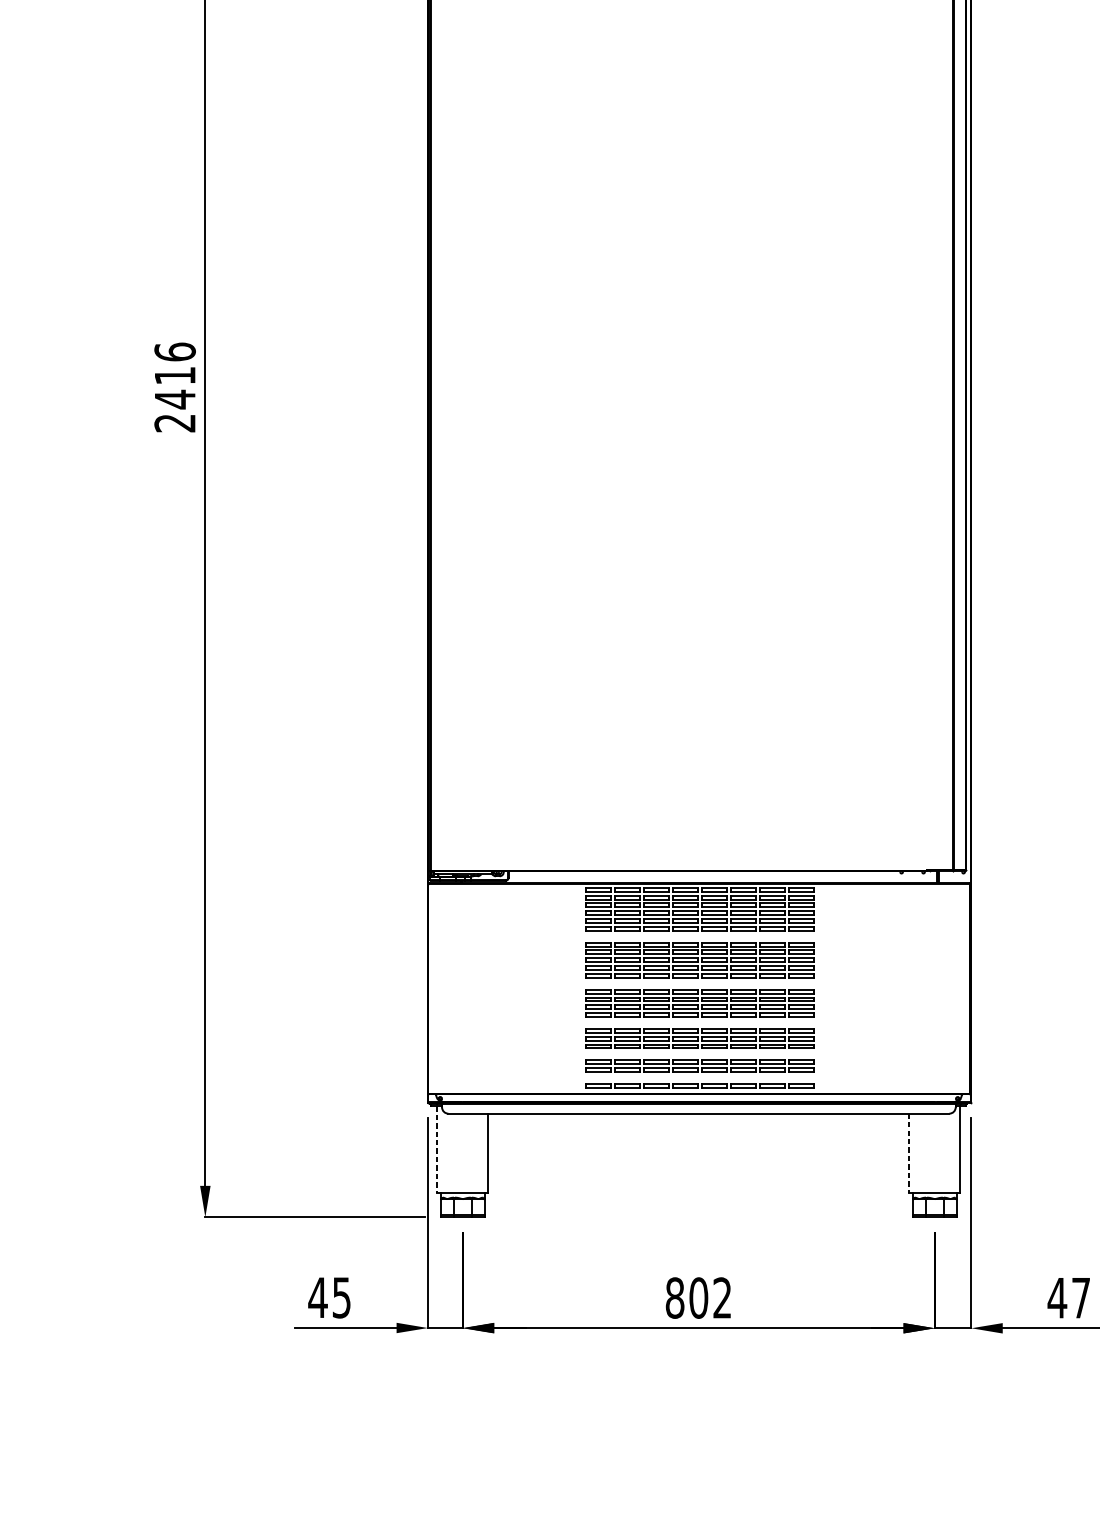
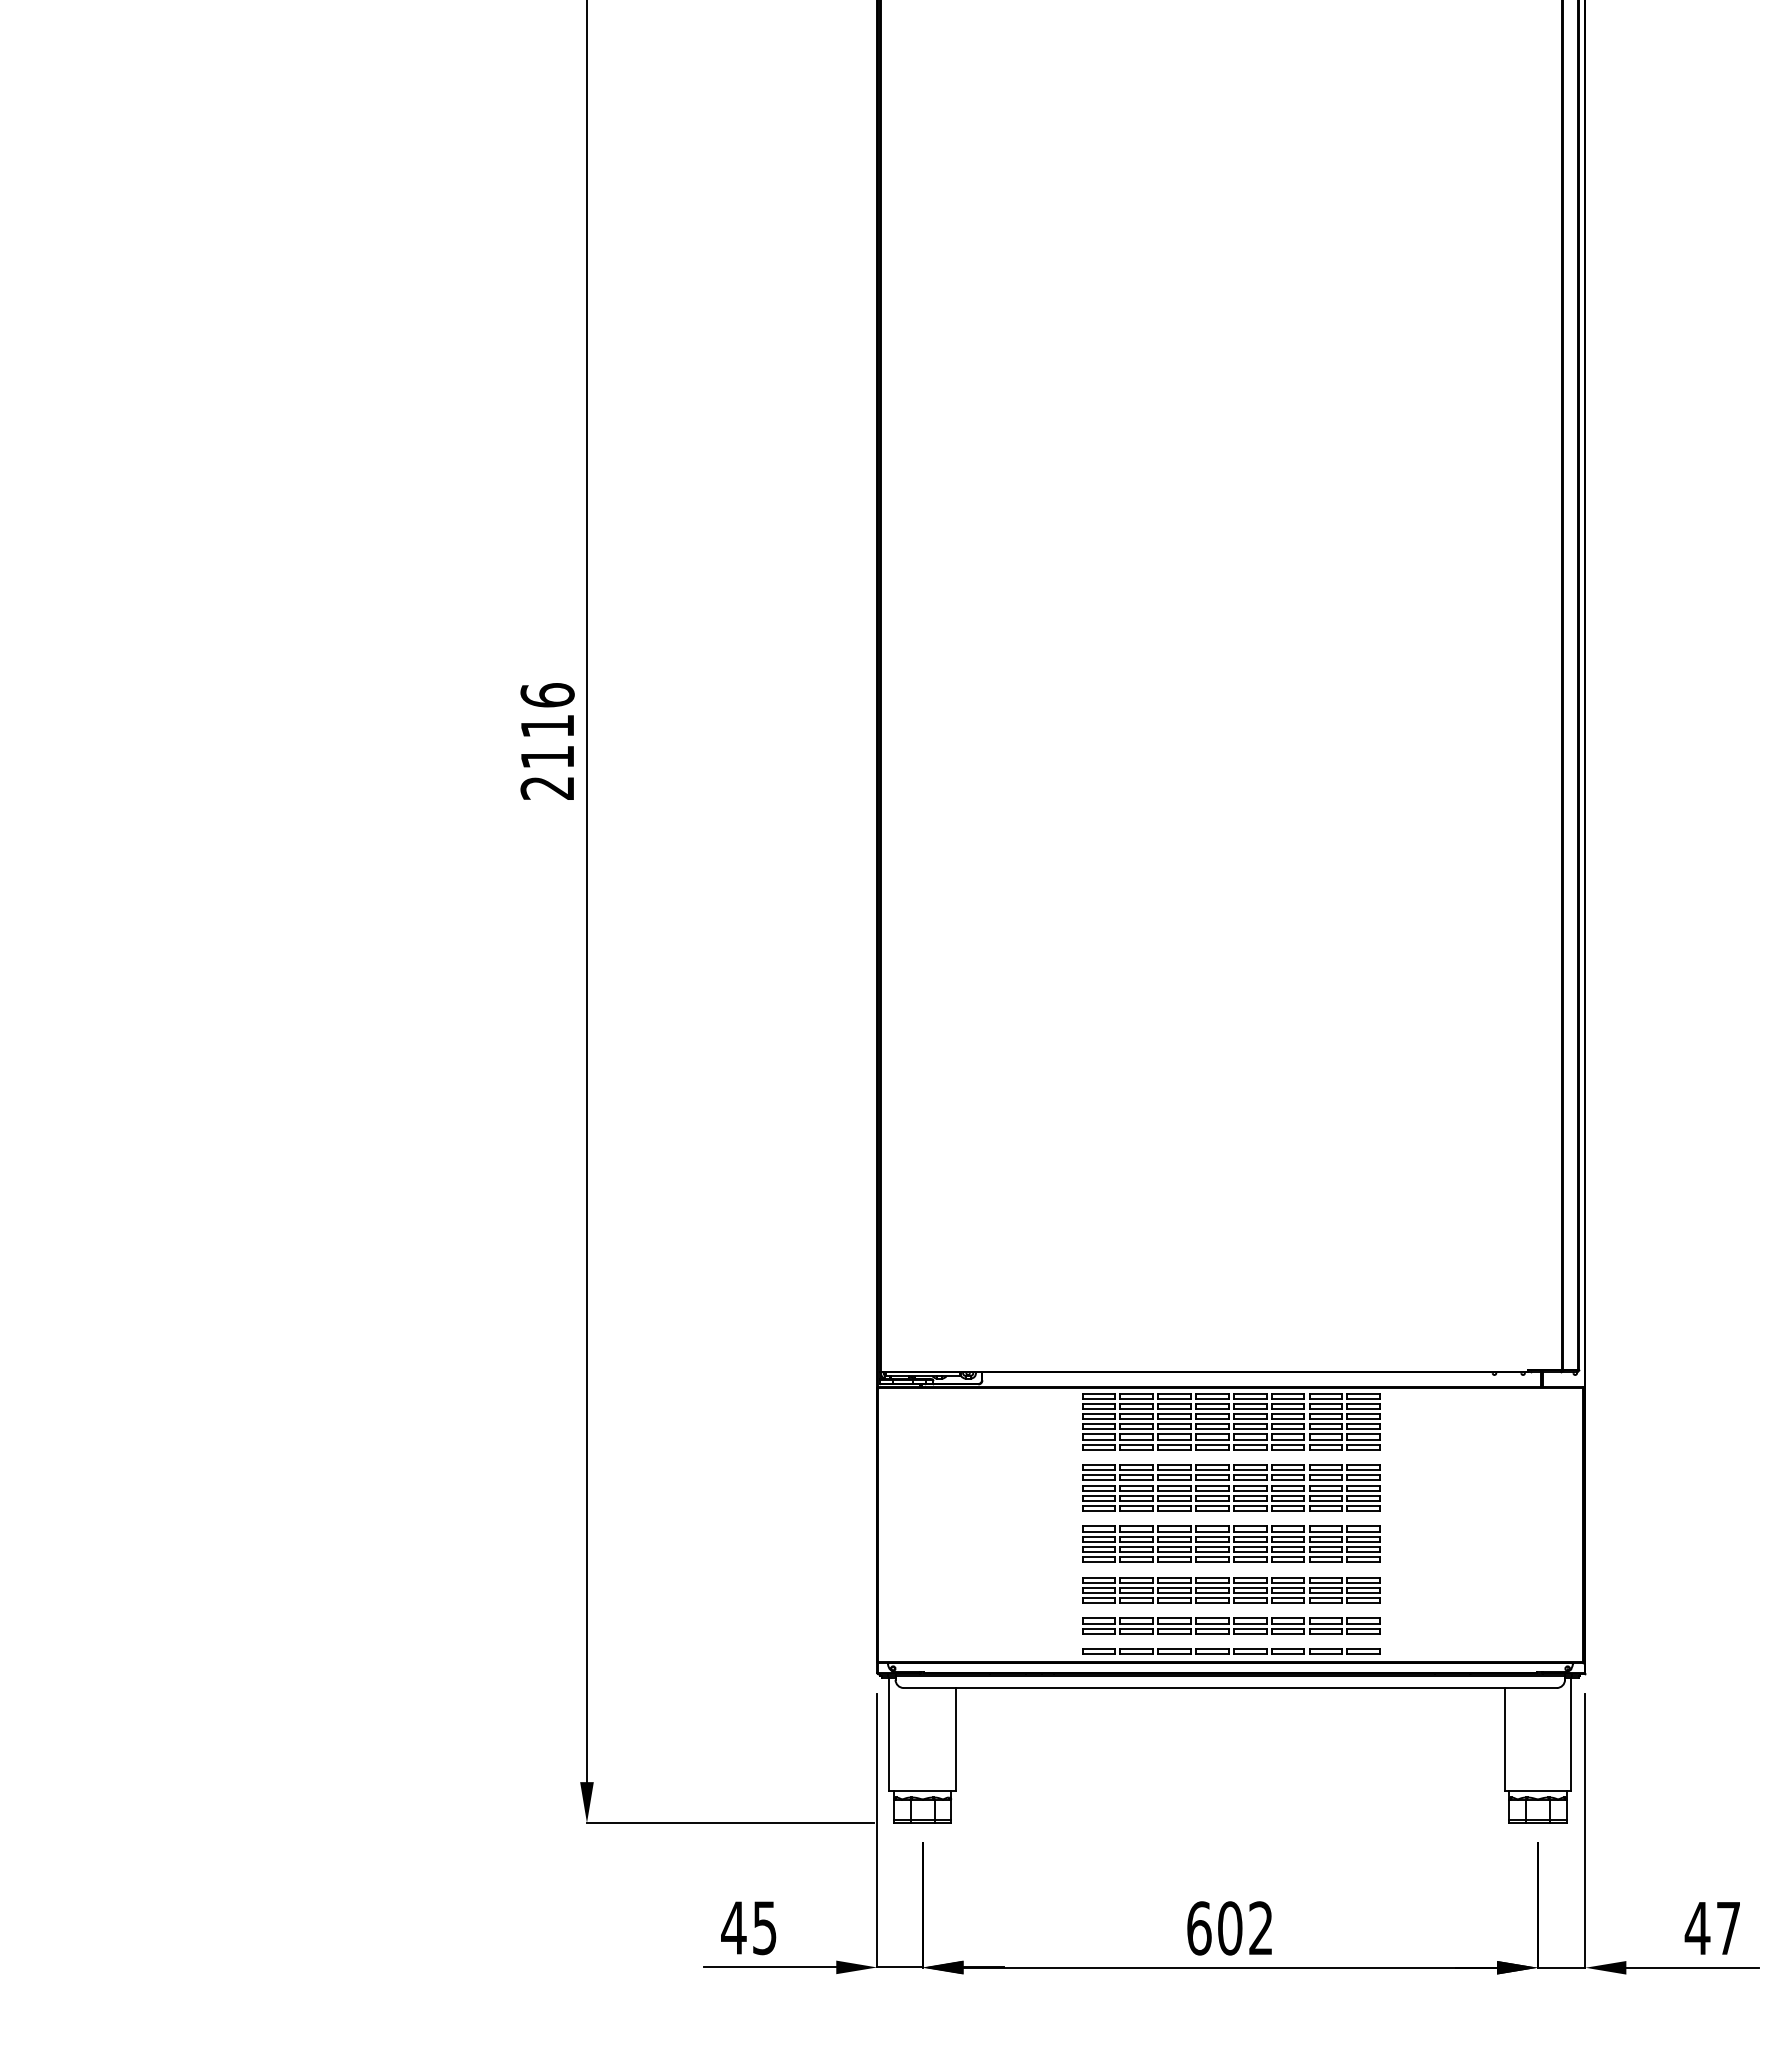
text: (175, 399) -> (547, 757), 2416 -> 2116
line: (437, 1150) -> (889, 1735), dashed -> solid
line: (909, 1153) -> (1504, 1739), dashed -> solid
text: (675, 1298) -> (1199, 1928), 802 -> 602

